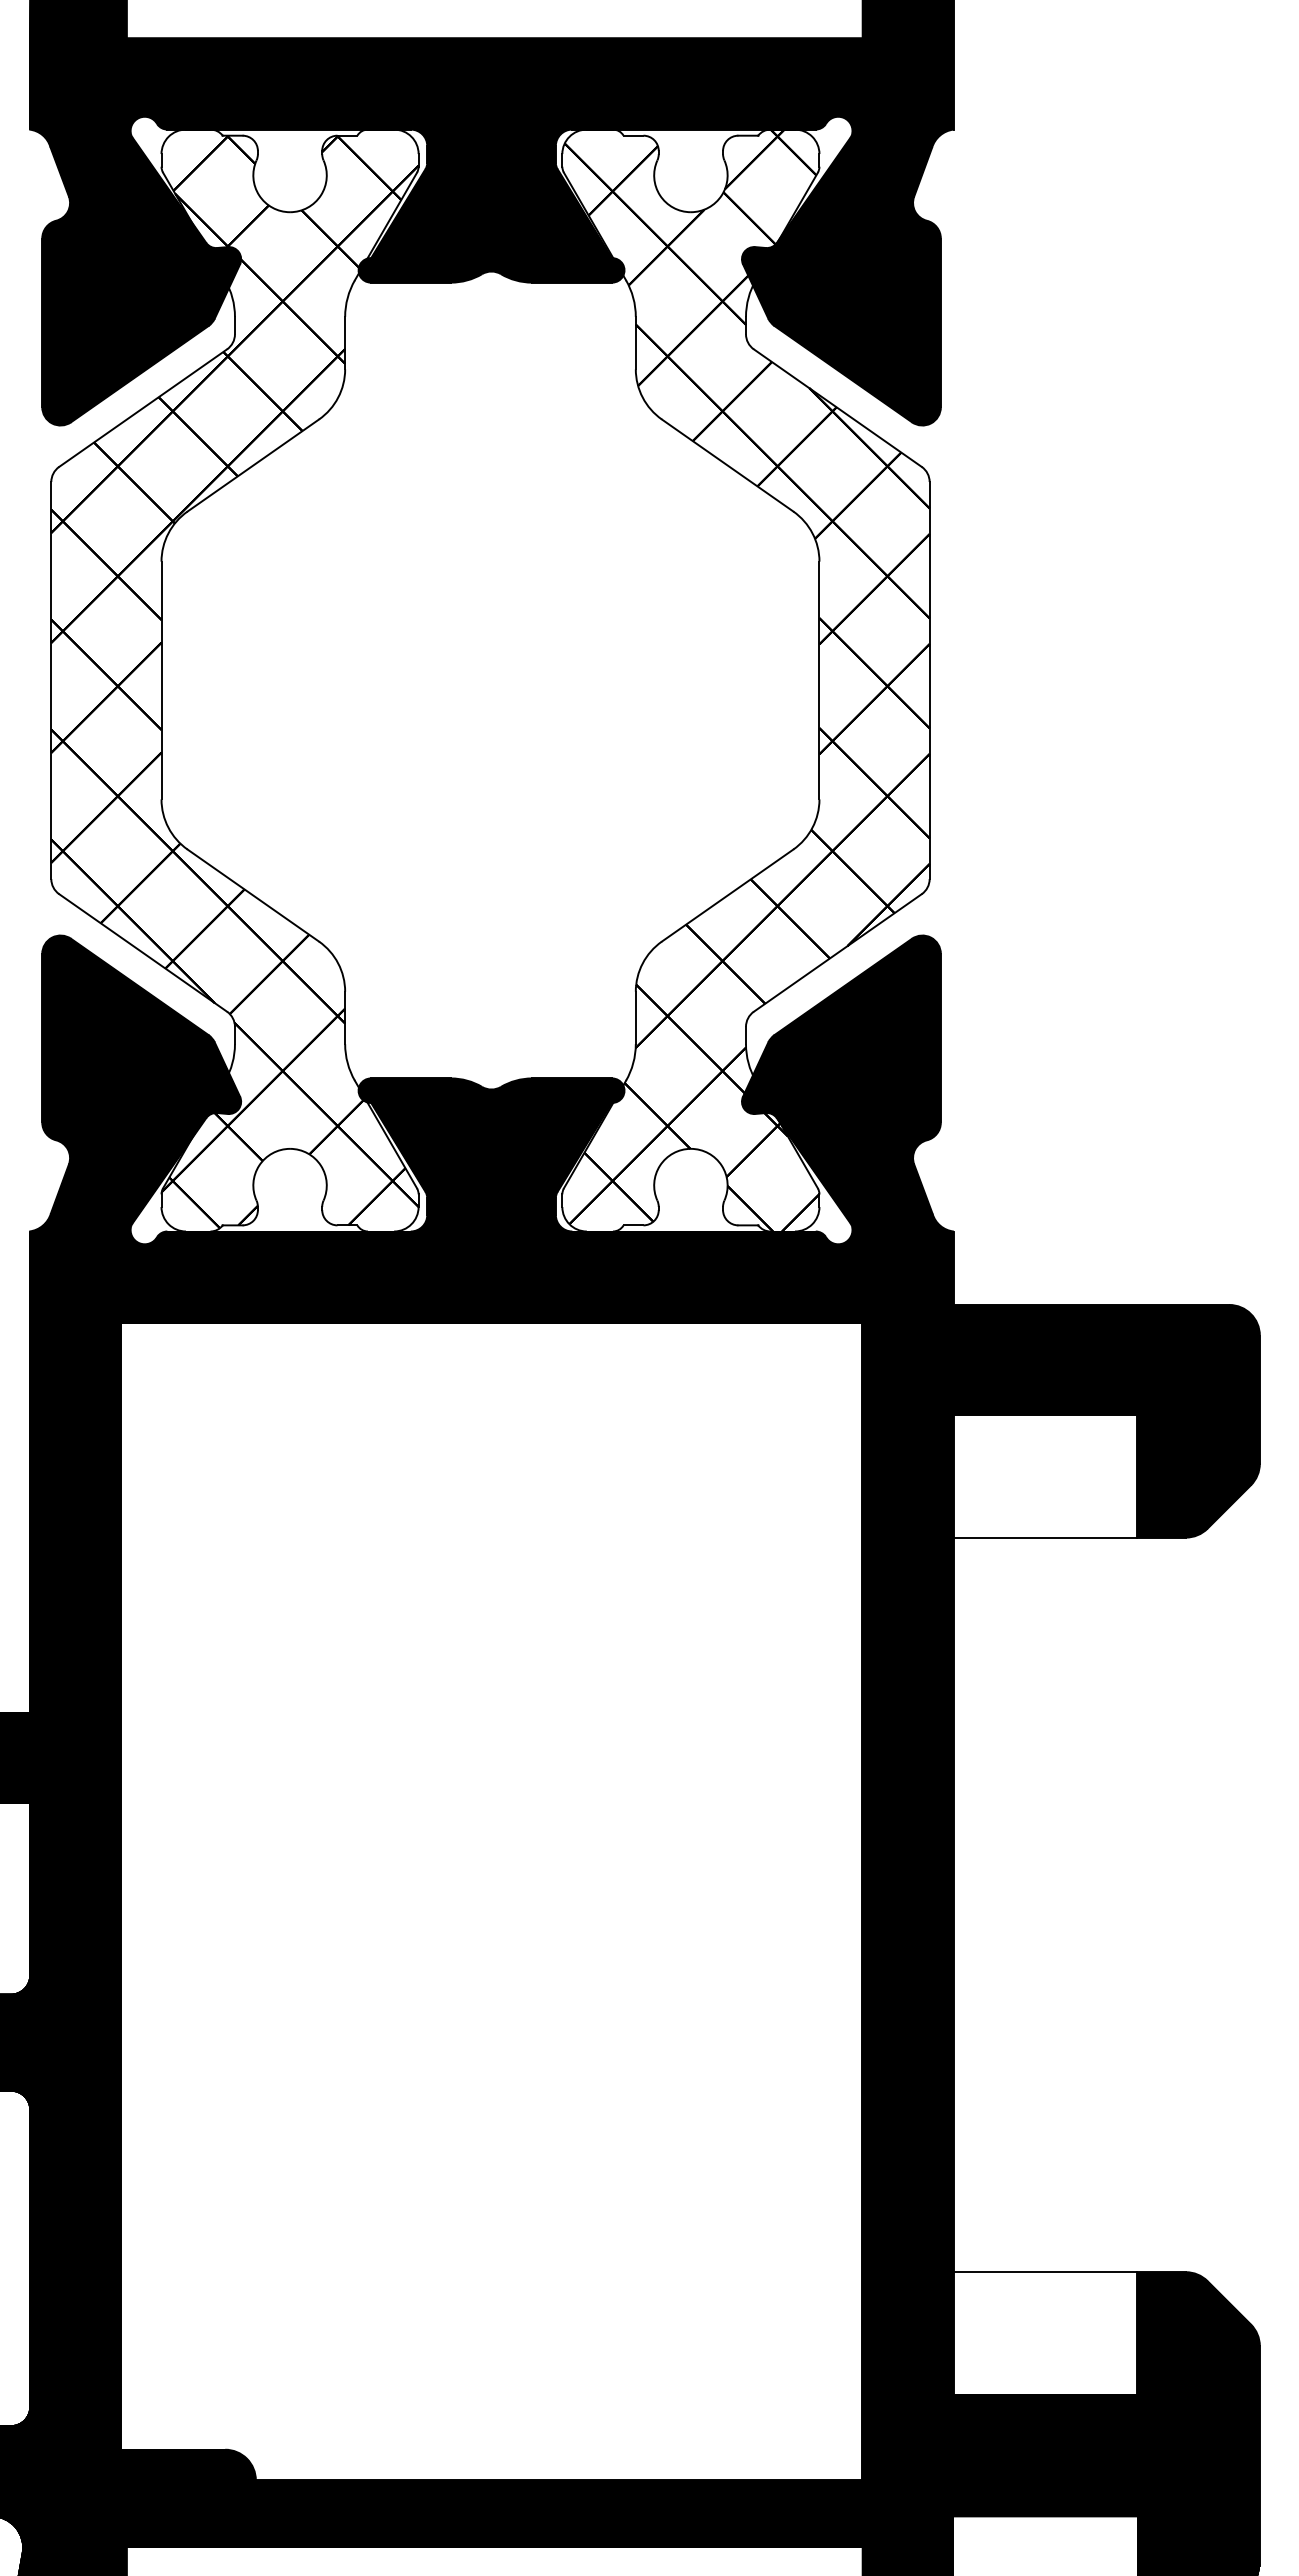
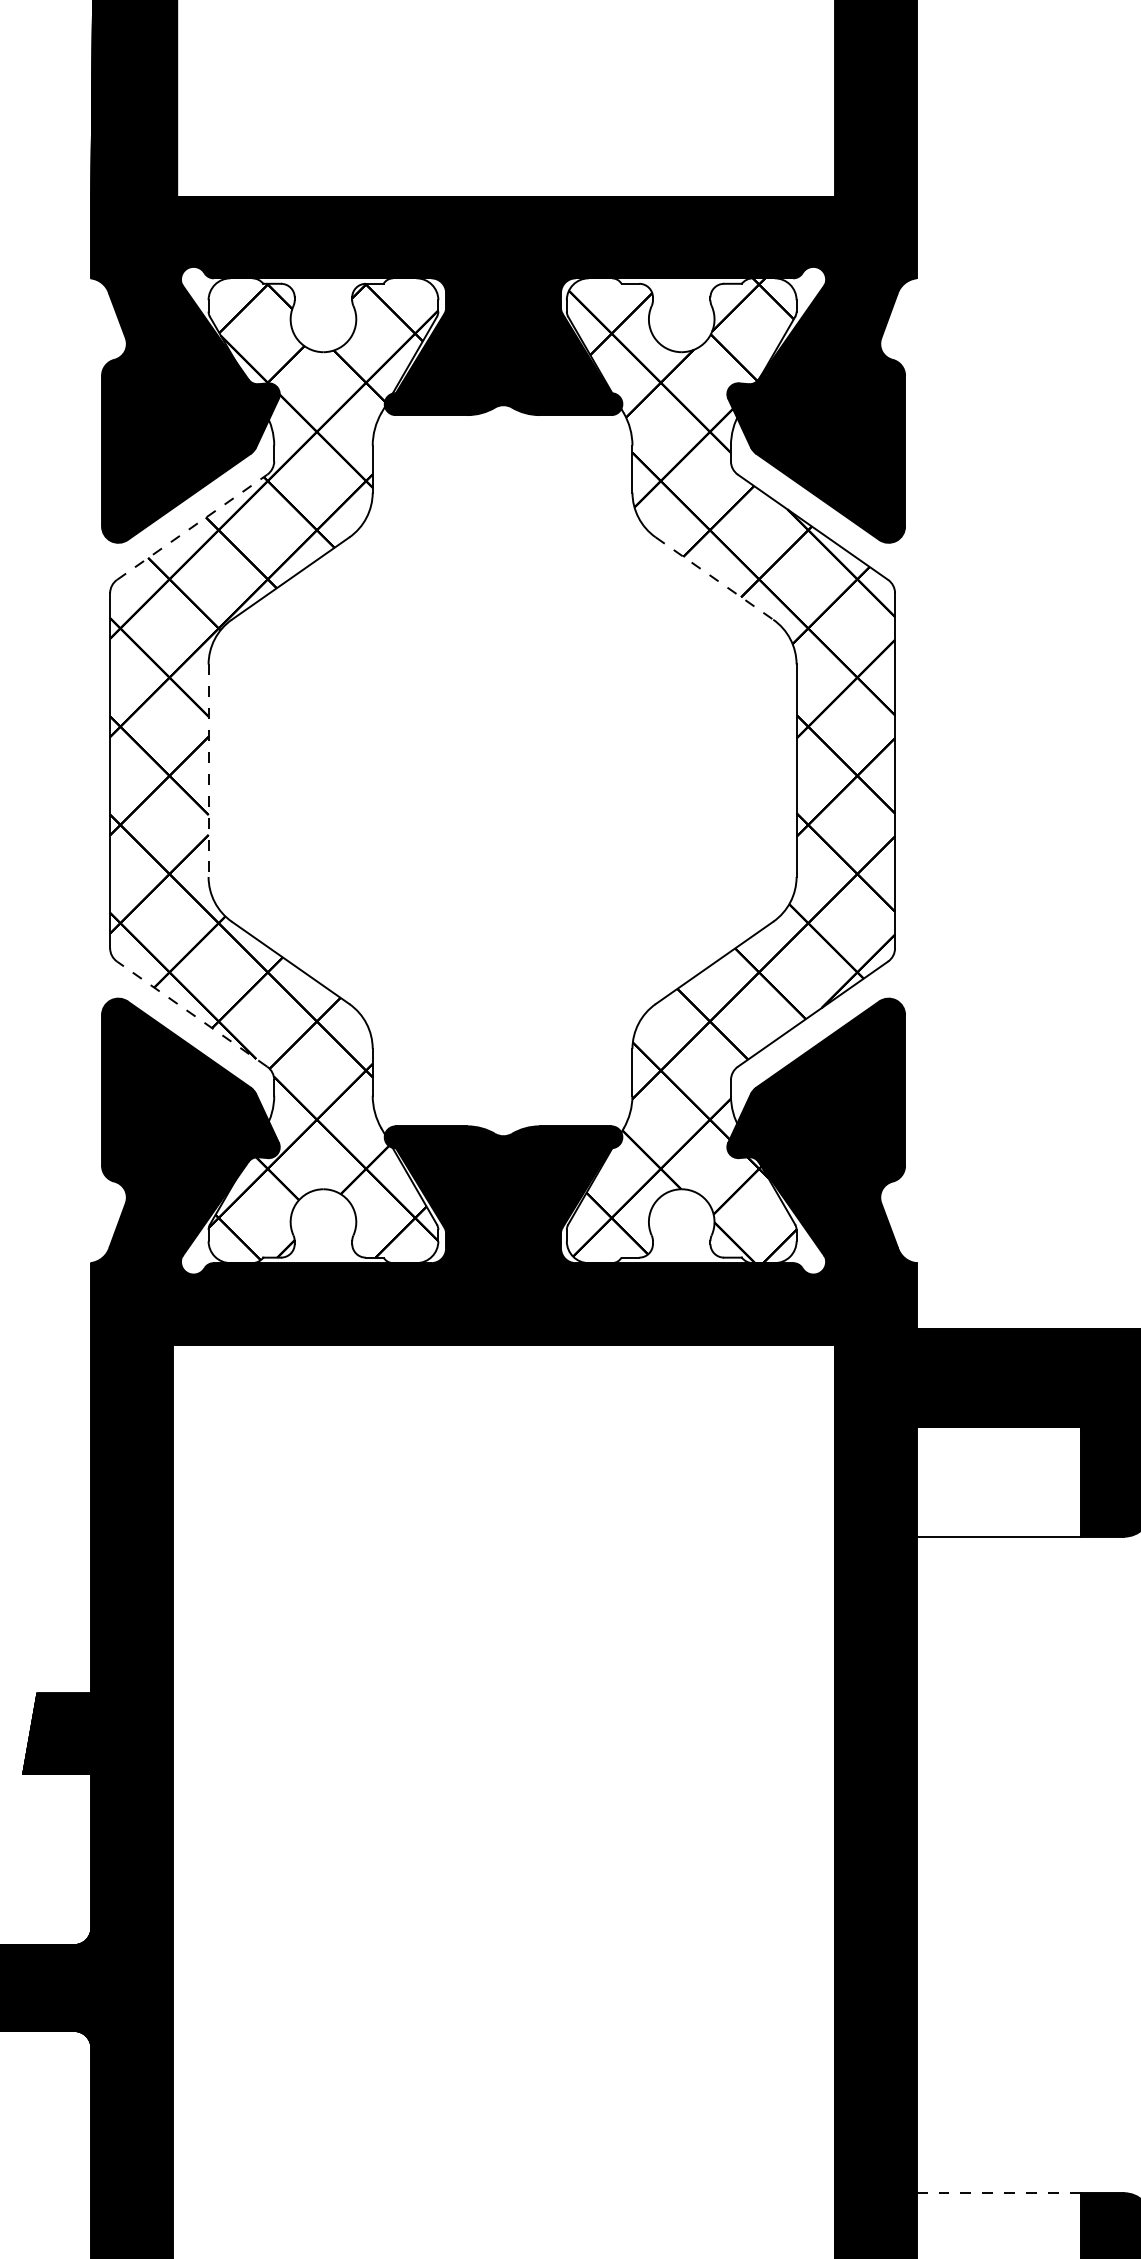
line: (143, 408) -> (192, 527), solid -> dashed
line: (728, 465) -> (715, 578), solid -> dashed
line: (161, 680) -> (208, 770), solid -> dashed
line: (143, 952) -> (192, 1013), solid -> dashed
line: (1045, 2272) -> (998, 2193), solid -> dashed

